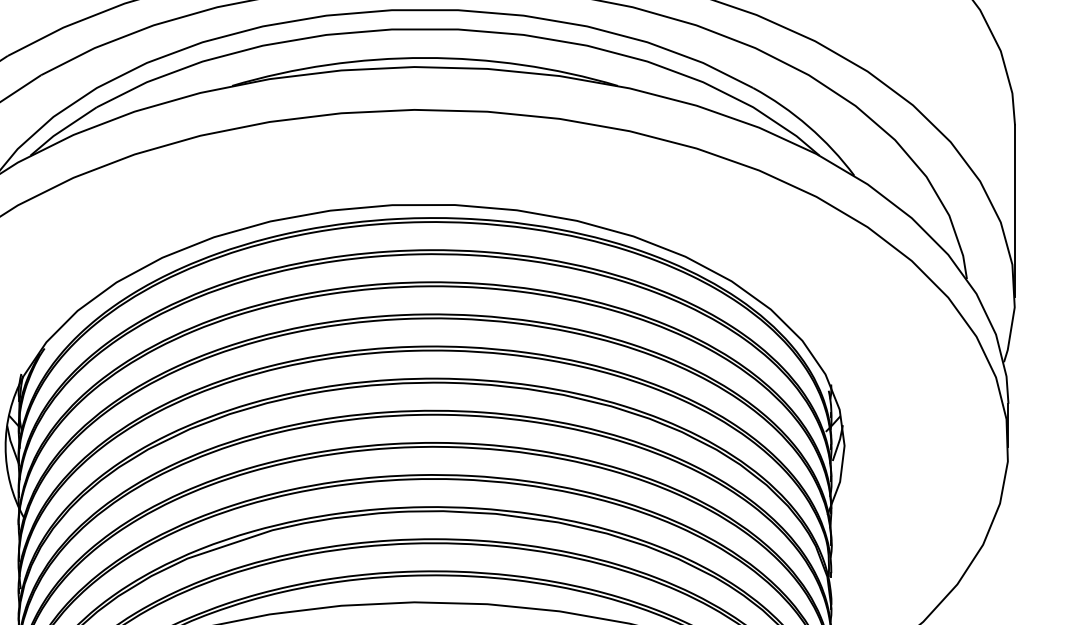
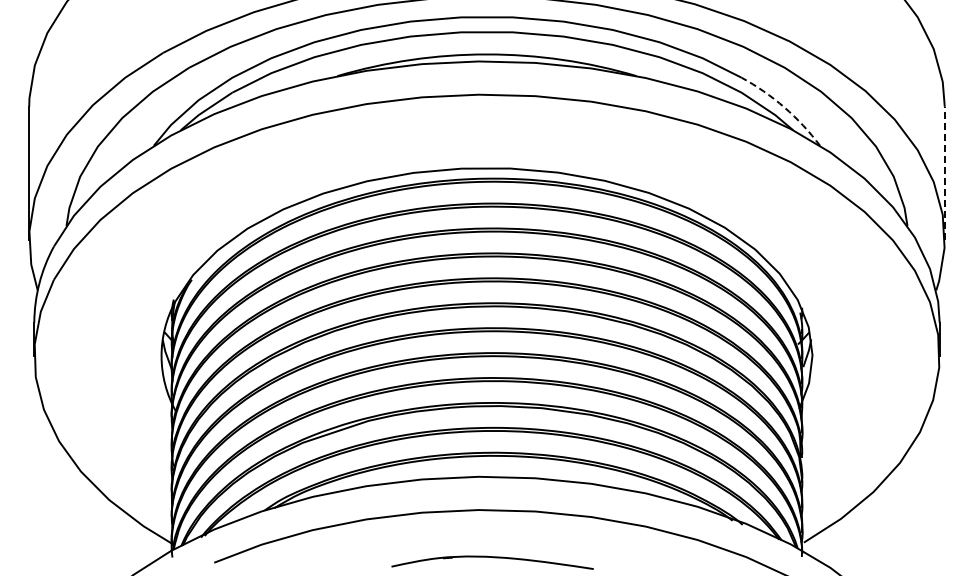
arc: (808, 126) -> (784, 107), solid -> dashed
line: (1014, 210) -> (944, 172), solid -> dashed

